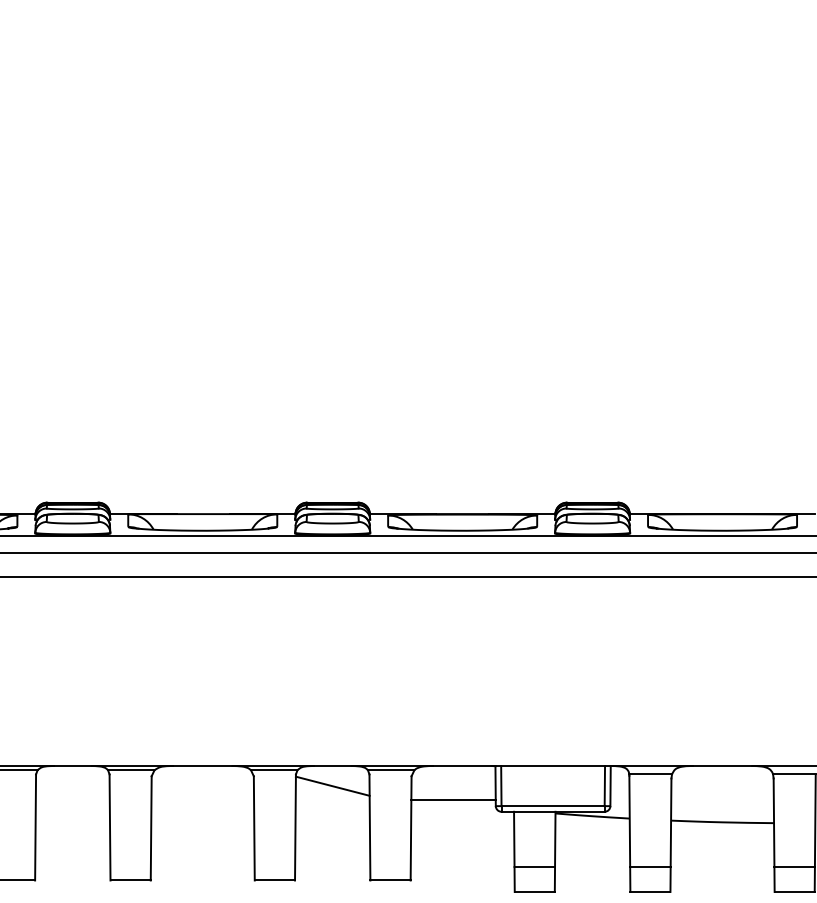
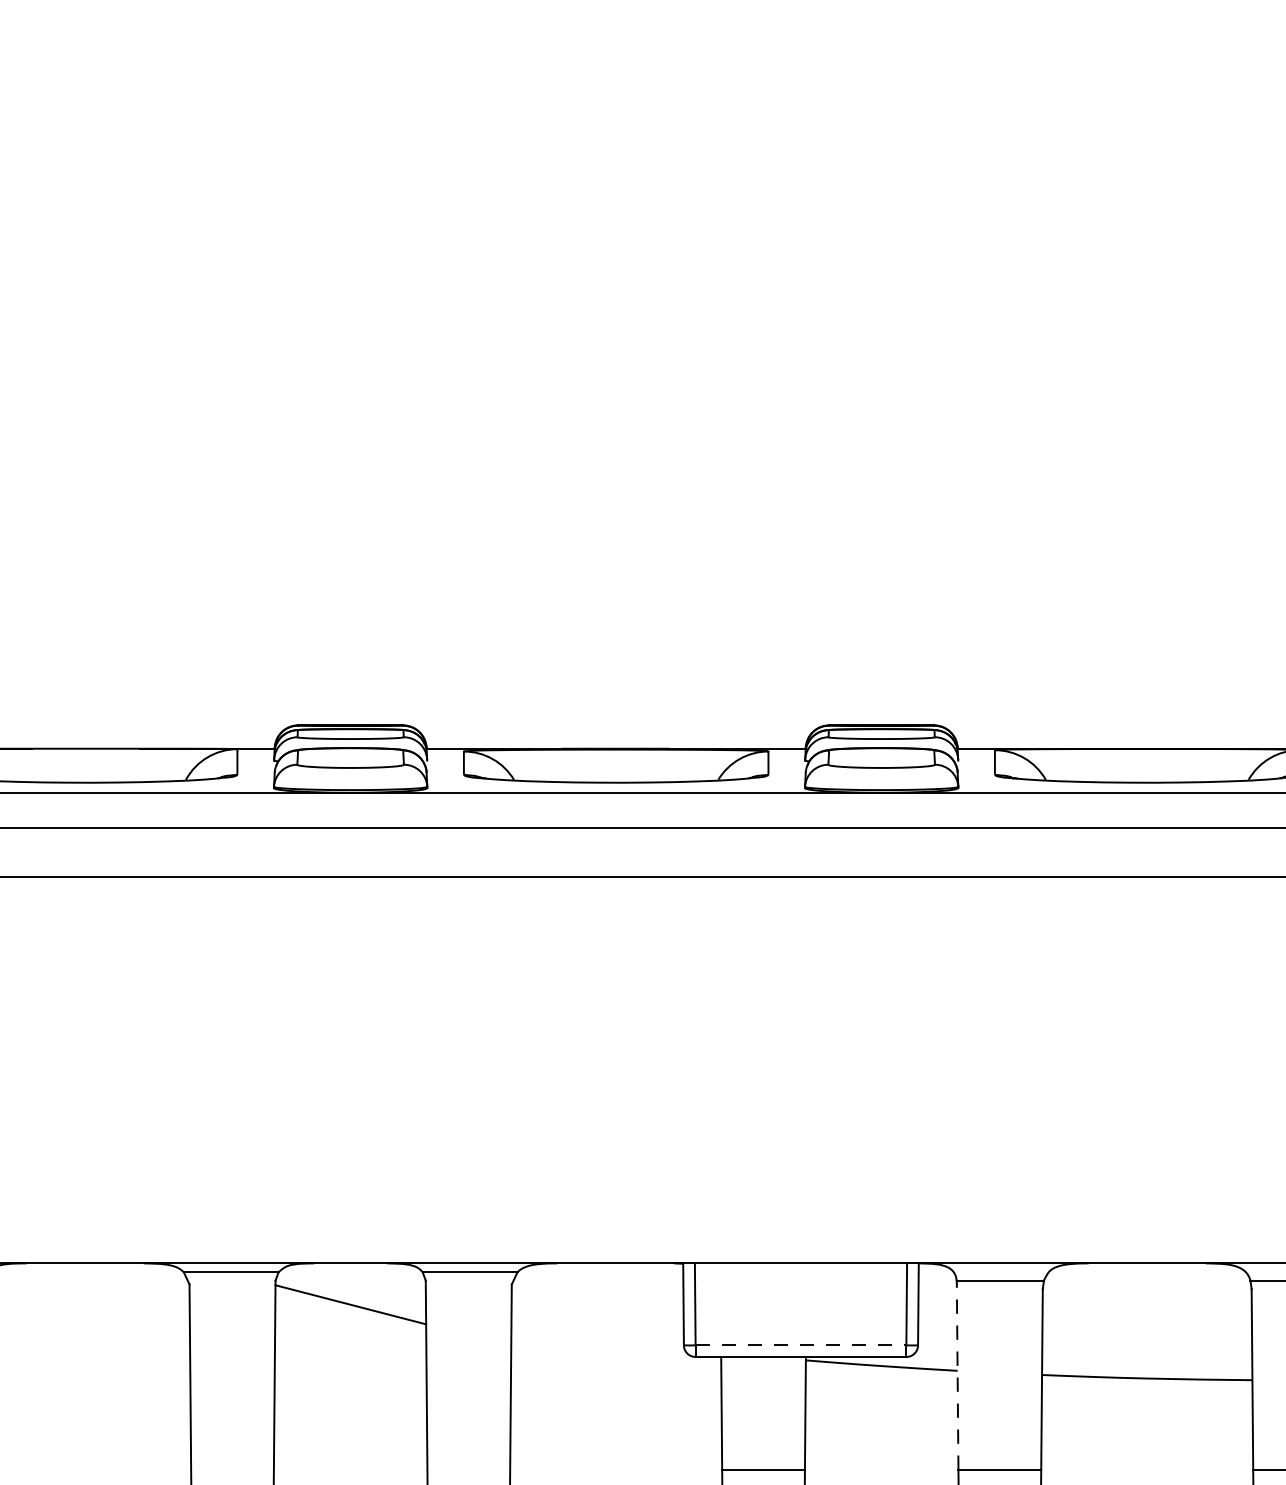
line: (453, 800) -> (597, 1333), removed
line: (553, 806) -> (801, 1346), solid -> dashed
line: (629, 821) -> (957, 1376), solid -> dashed

